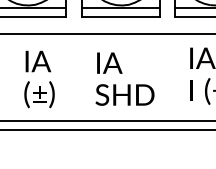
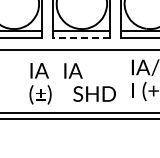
line: (120, 17) -> (81, 37), solid -> dashed
text: (39, 79) -> (40, 83), moved
text: (124, 94) -> (94, 93), moved

